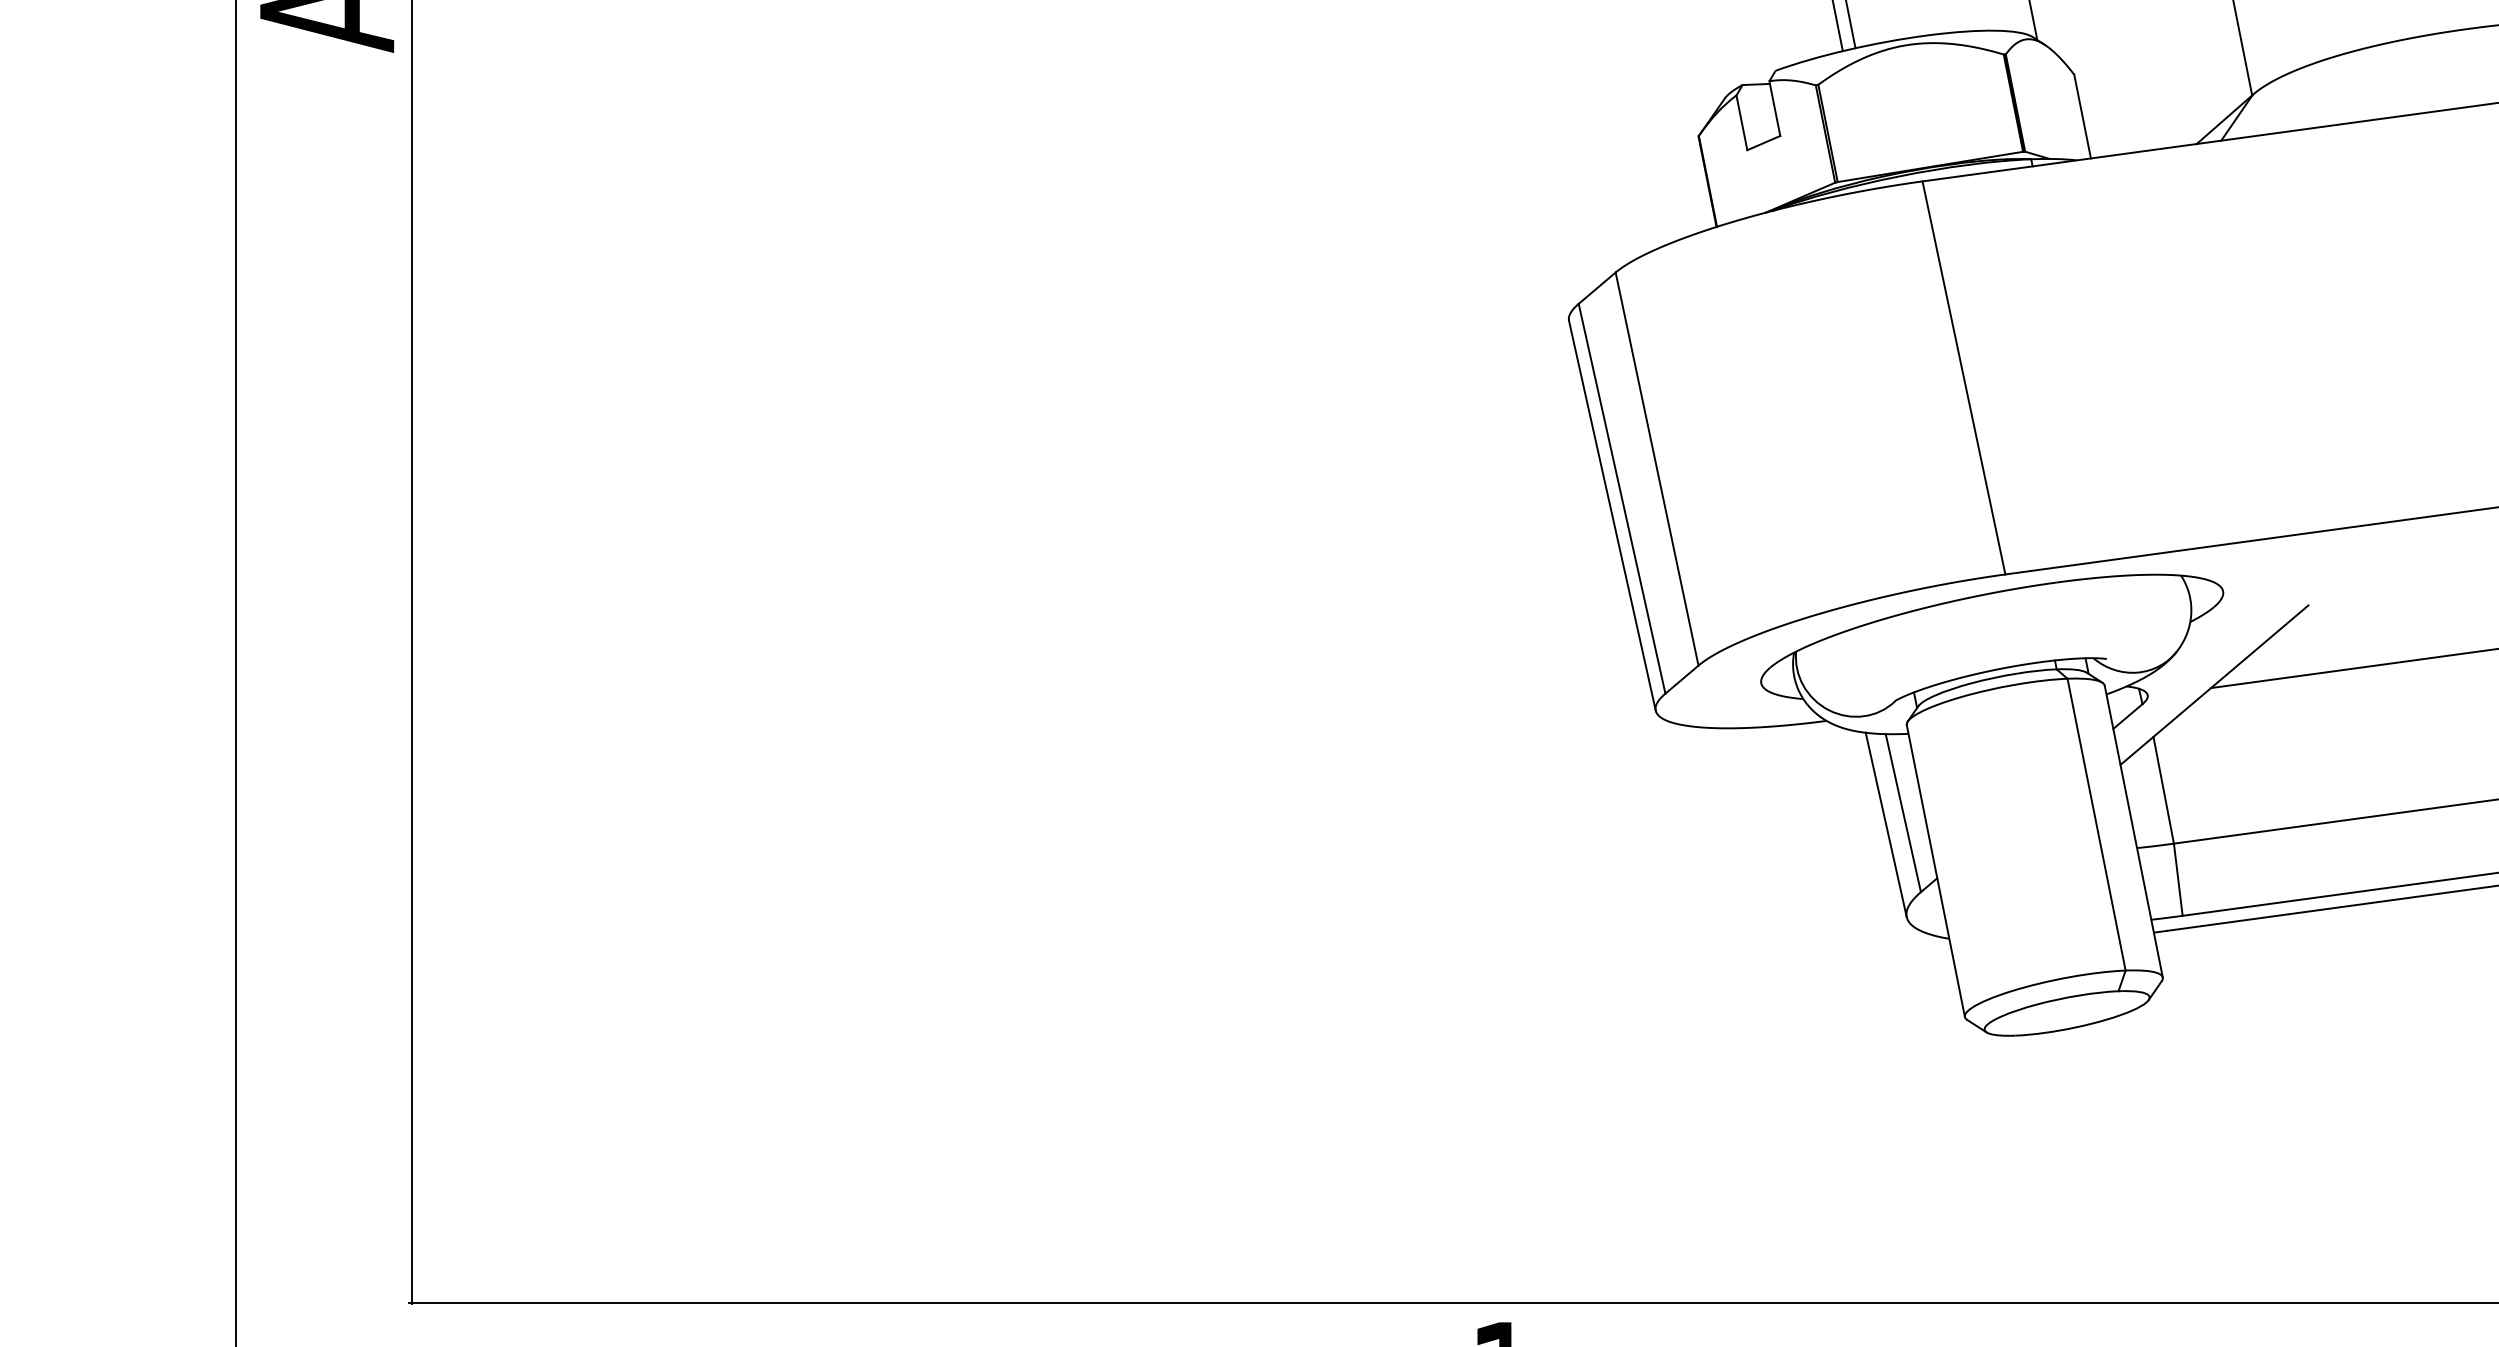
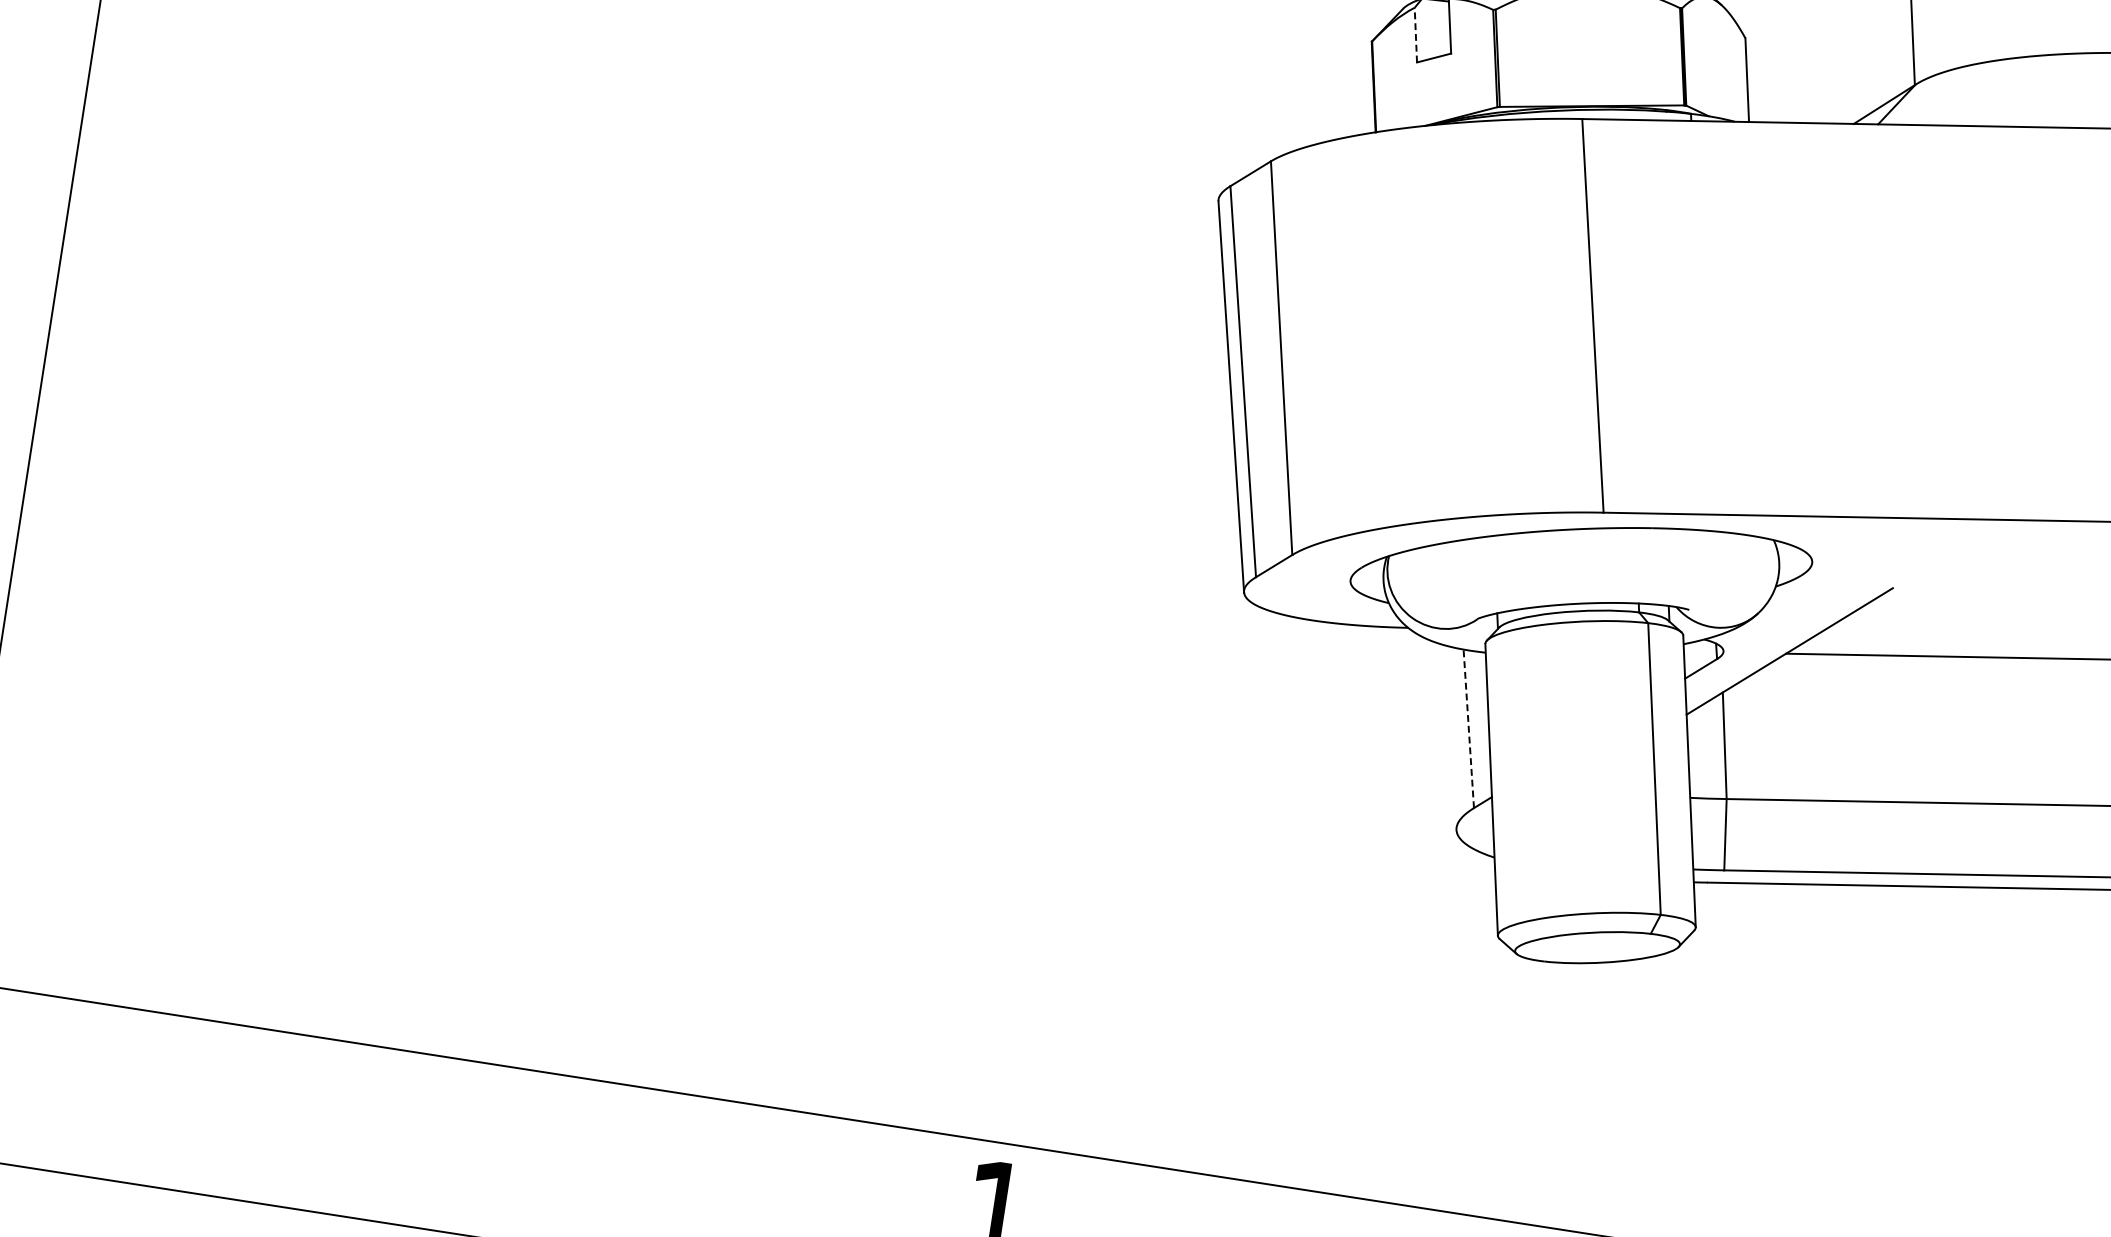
line: (1741, 122) -> (1415, 34), solid -> dashed
line: (1903, 813) -> (1468, 729), solid -> dashed
line: (1885, 824) -> (1449, 737), removed

